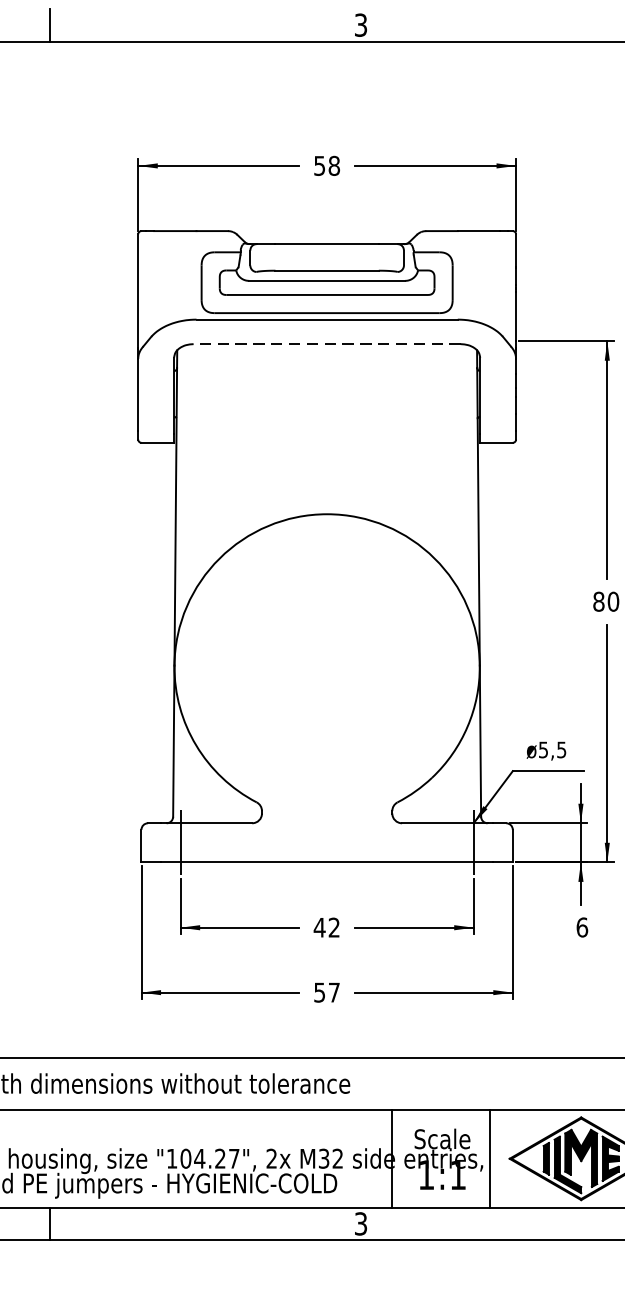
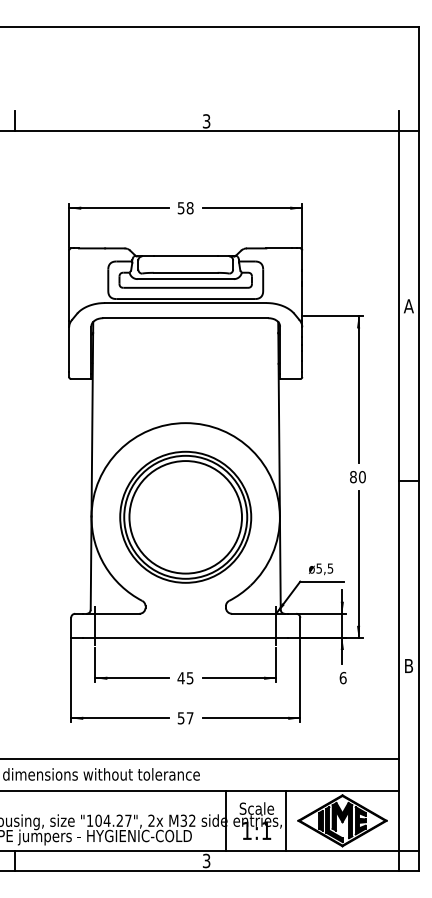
line: (326, 344) -> (185, 318), dashed -> solid
part: (326, 665) -> (185, 516), added
text: (333, 928) -> (189, 678), 42 -> 45

